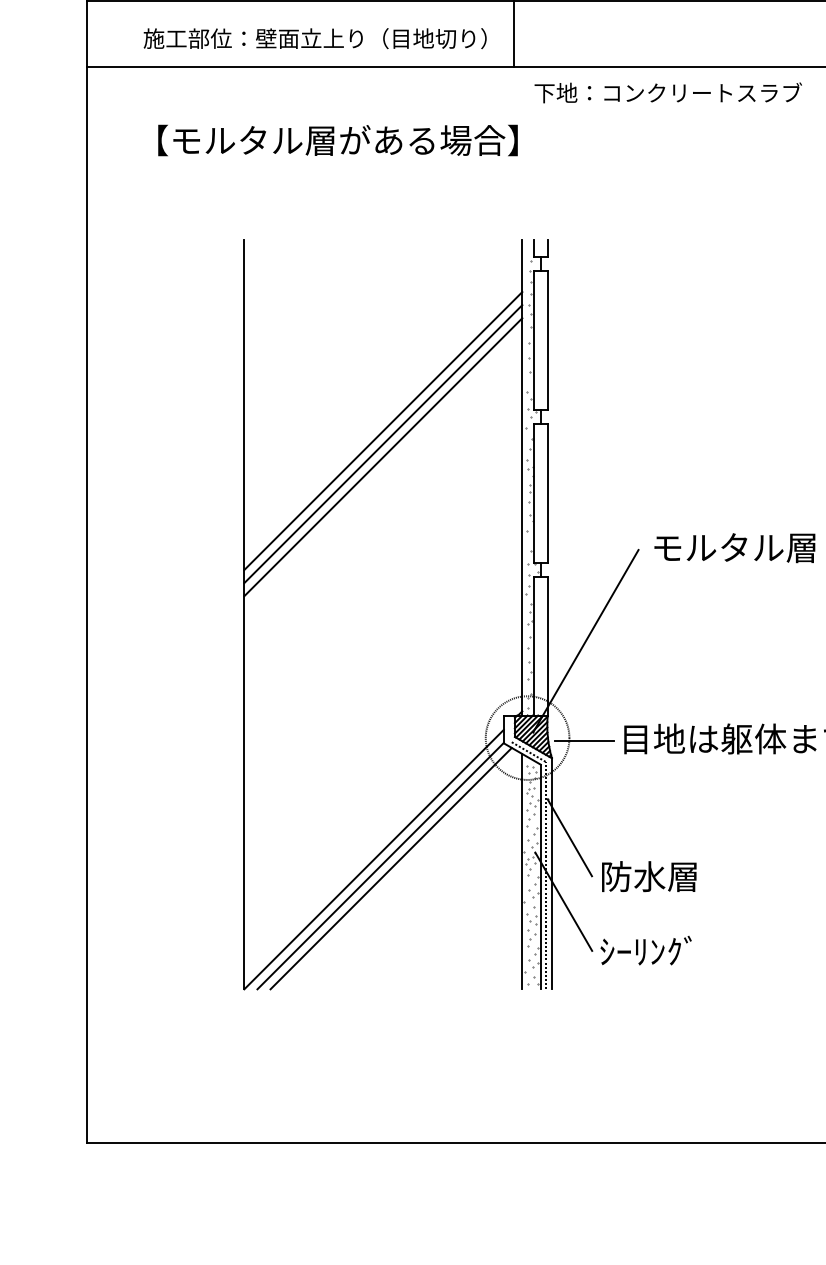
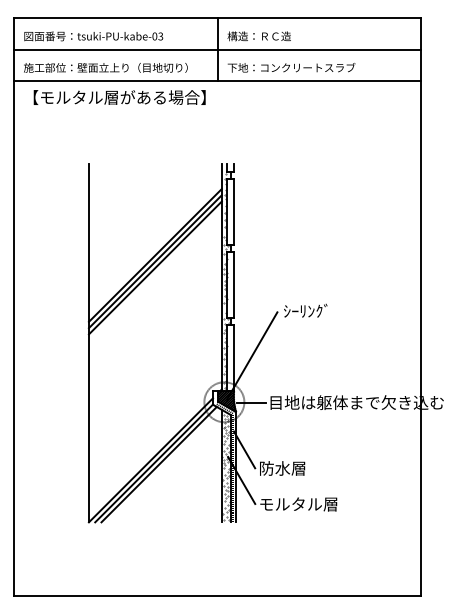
text: (314, 37) -> (105, 67), moved
text: (668, 92) -> (291, 67), moved
text: (337, 140) -> (119, 97), moved
text: (732, 546) -> (322, 310), モルタル層 -> ｼｰﾘﾝｸﾞ
text: (682, 949) -> (298, 503), ｼｰﾘﾝｸﾞ -> モルタル層

